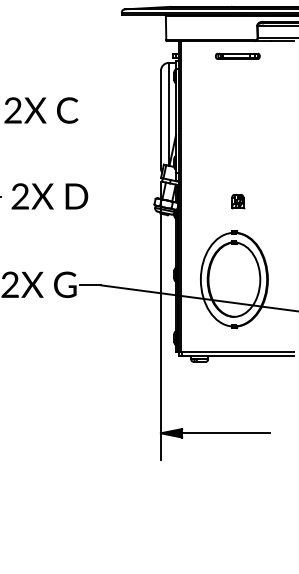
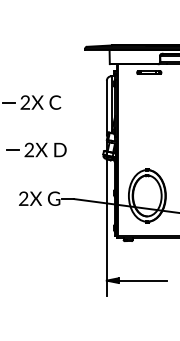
part: (238, 200) -> (149, 152), removed

